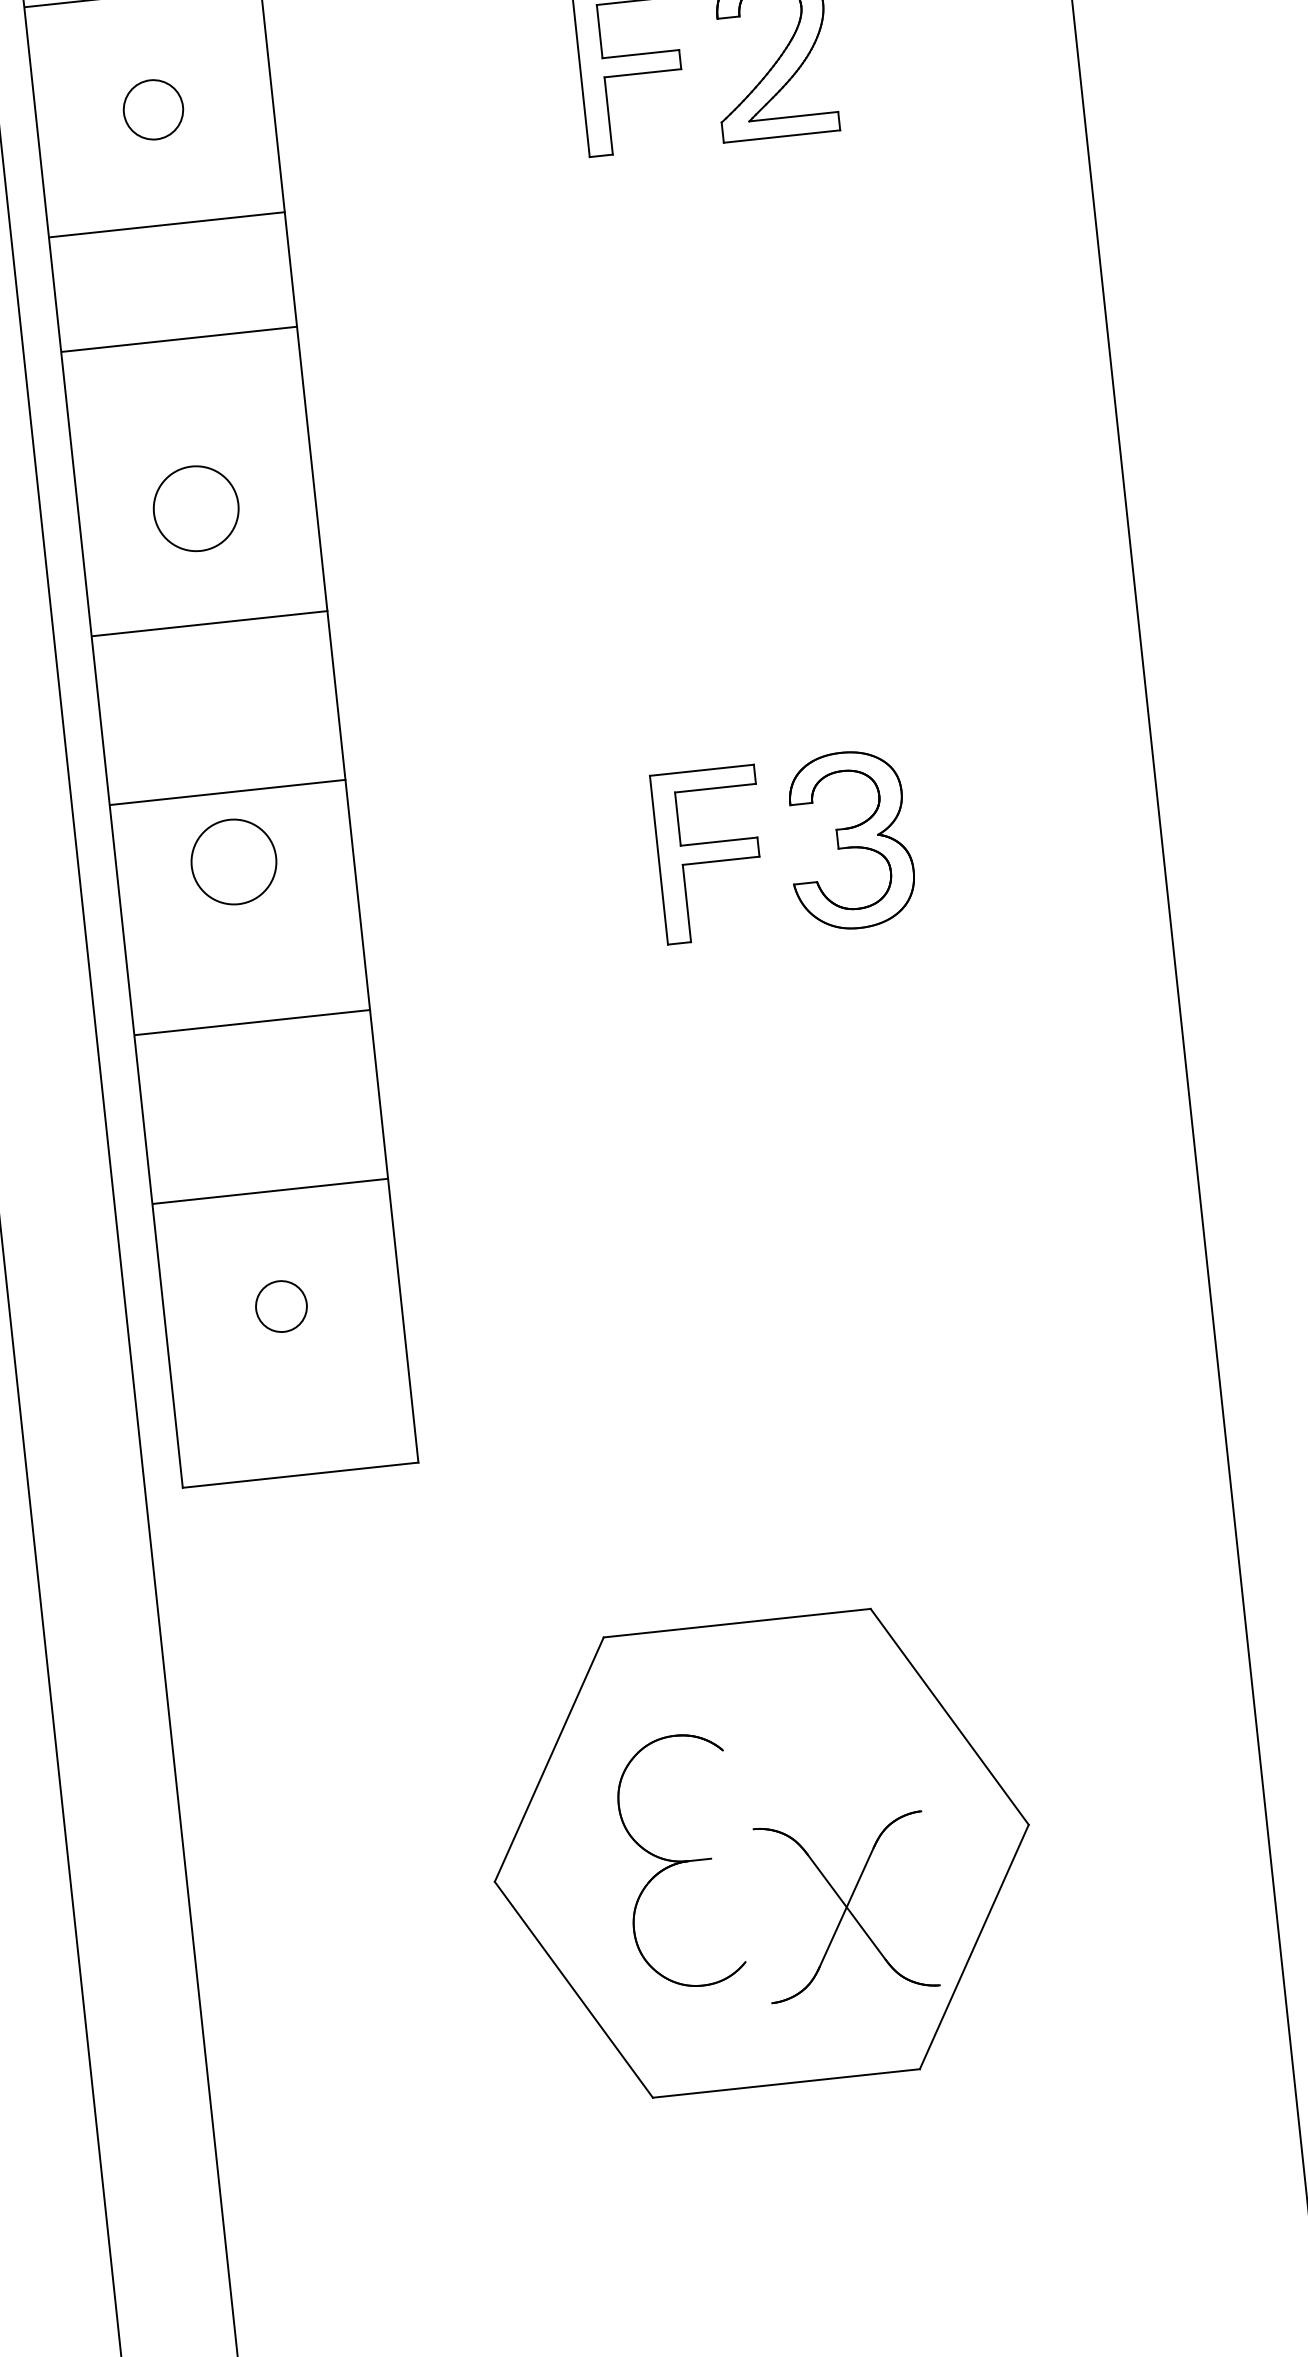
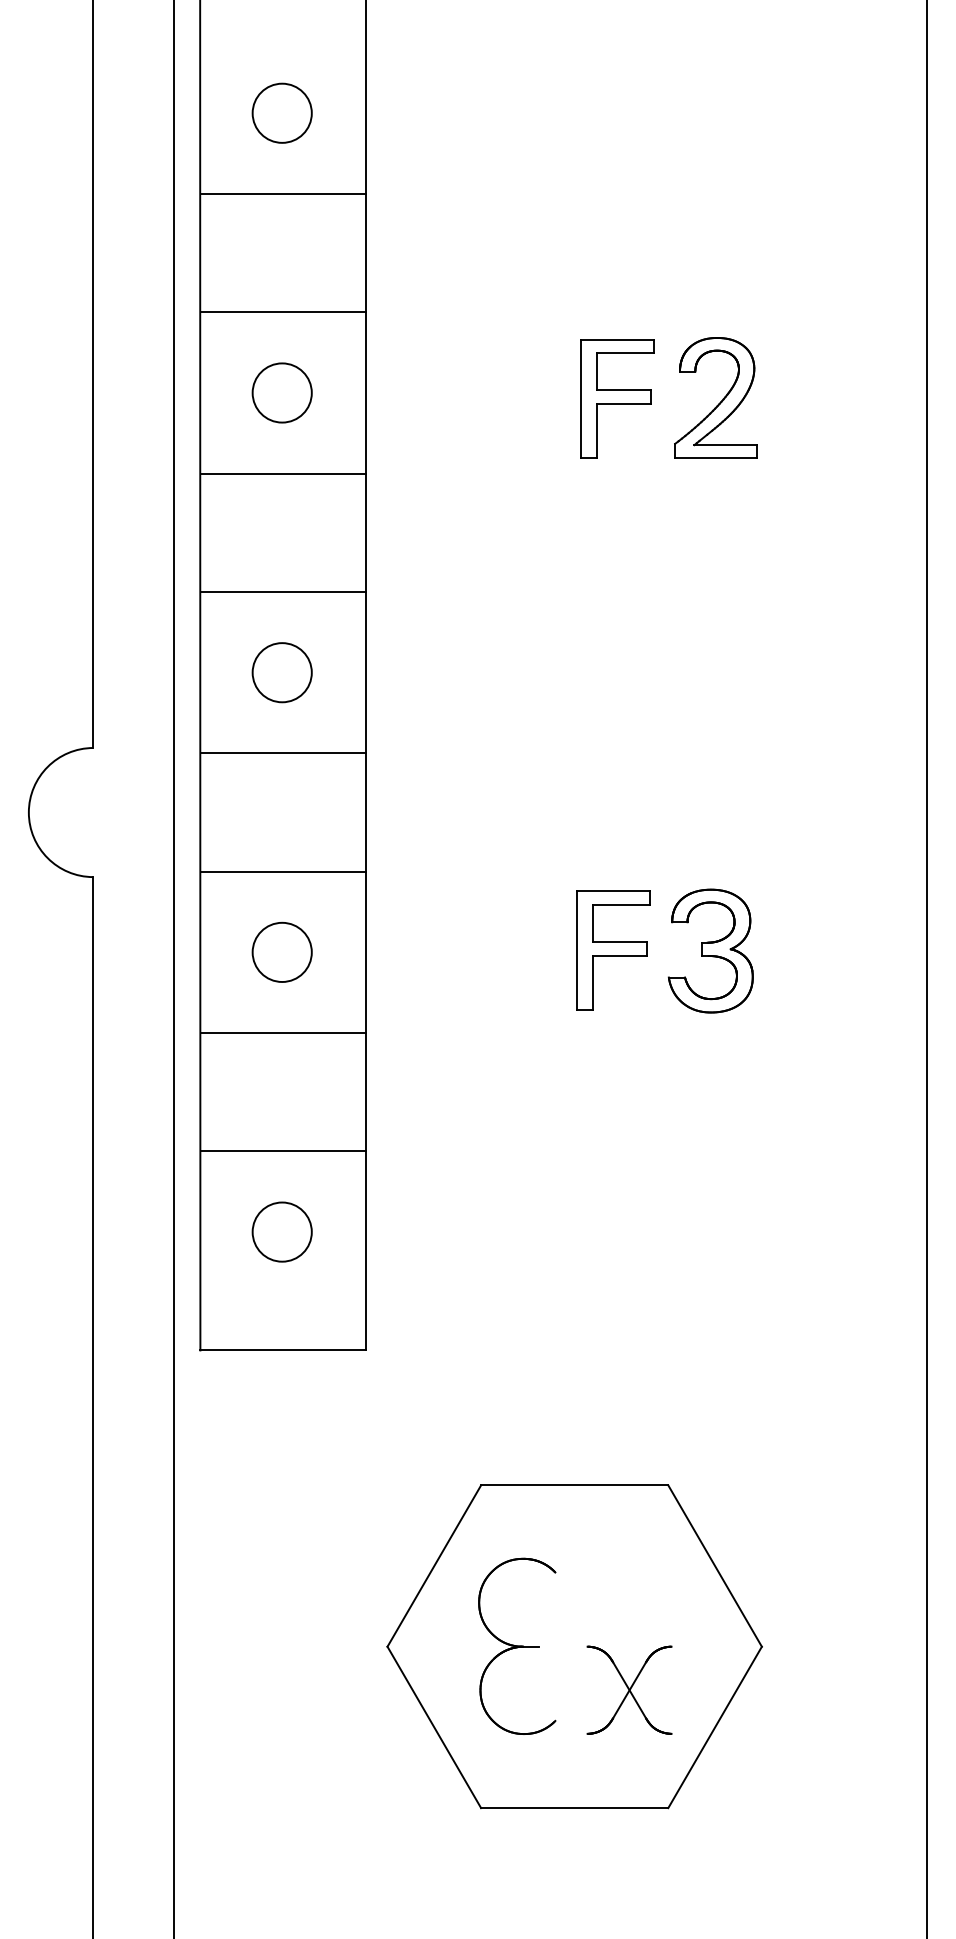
circle: (152, 109) -> (281, 392), size x1.43
line: (178, 340) -> (282, 592), moved
circle: (232, 860) -> (281, 951), moved
circle: (280, 1305) -> (281, 1231), size x1.67
part: (846, 1905) -> (629, 1689), size x0.71

